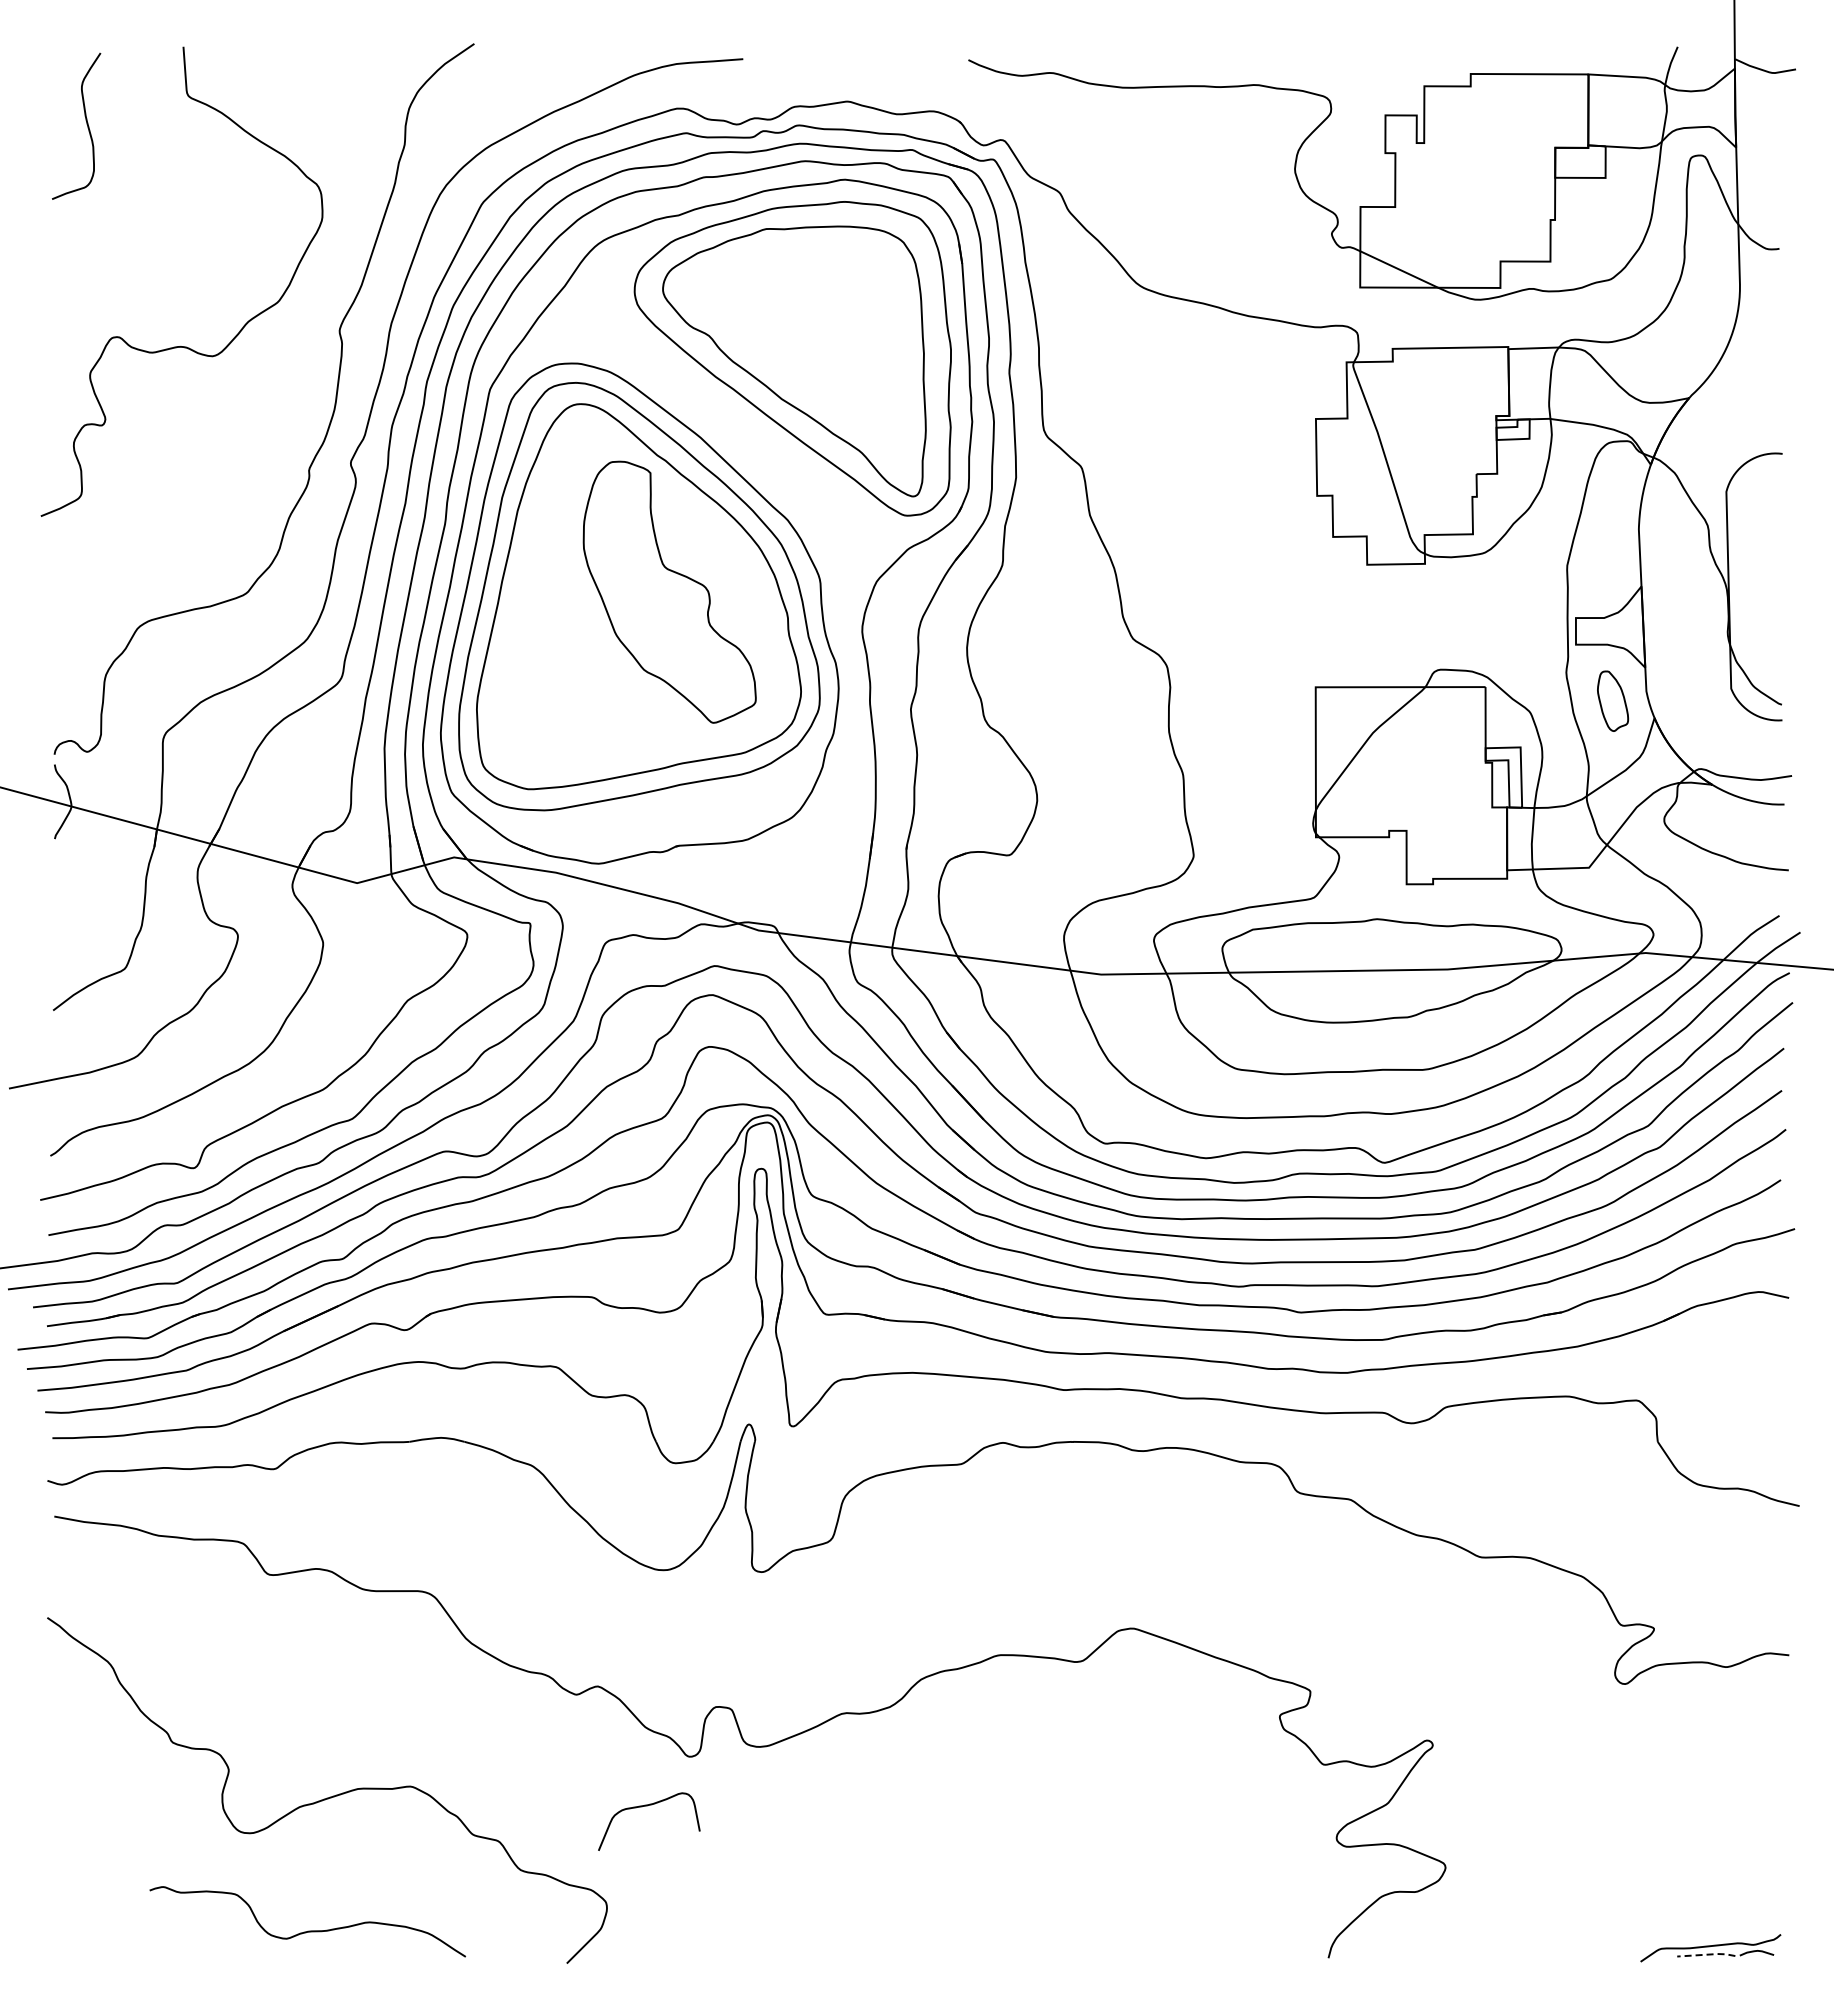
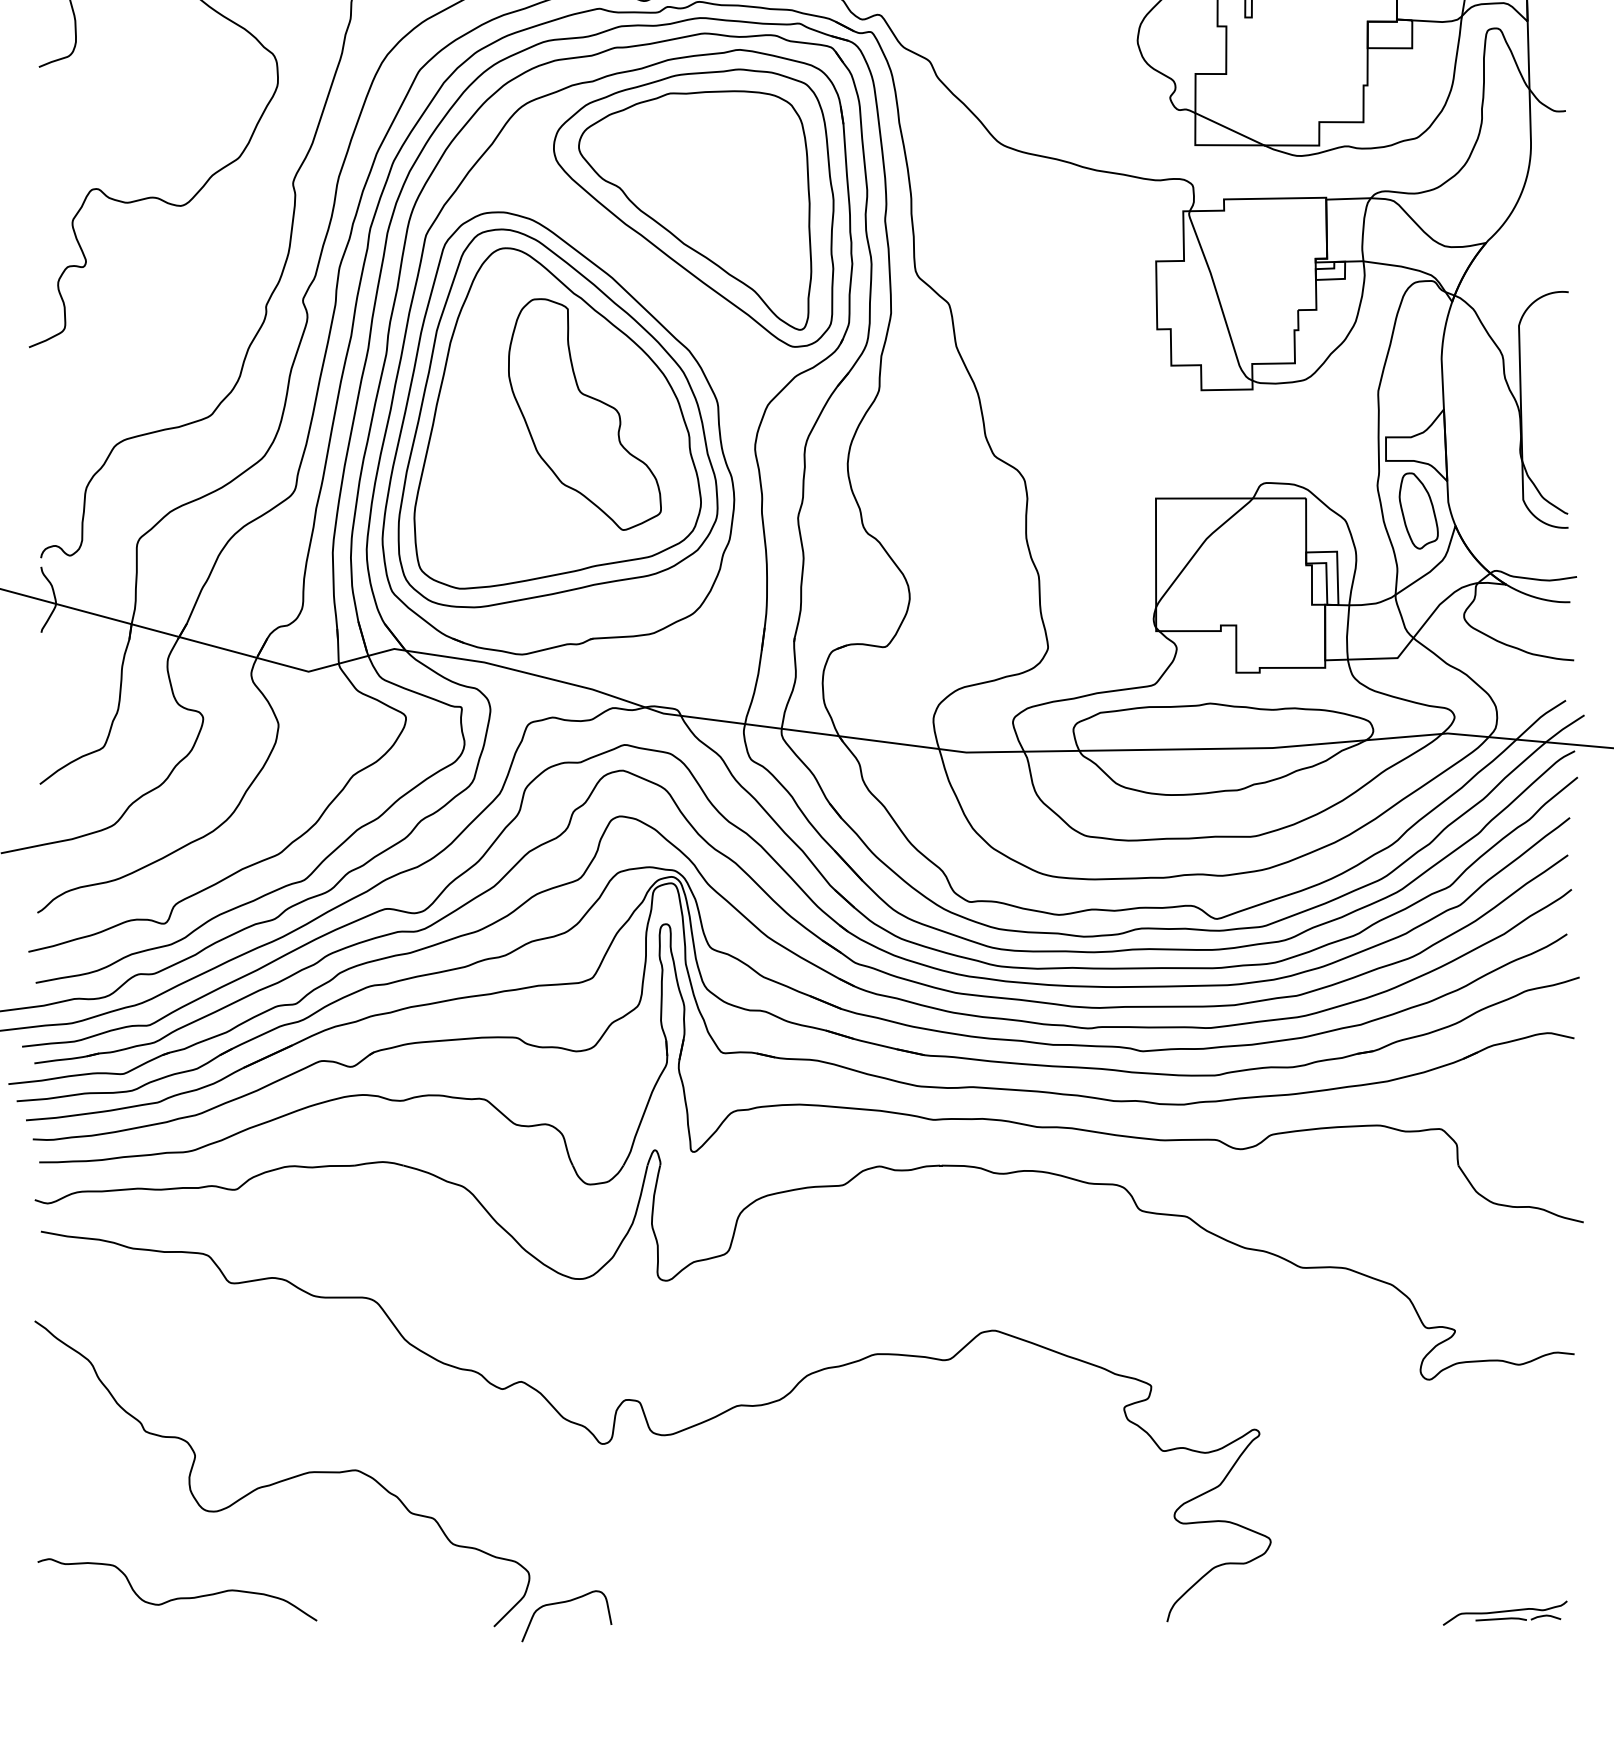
part: (1612, 700) -> (1418, 510), size x1.43
curve: (647, 1806) -> (565, 1602), moved
curve: (308, 1930) -> (178, 1597), moved
line: (1707, 1954) -> (1502, 1618), dashed -> solid

